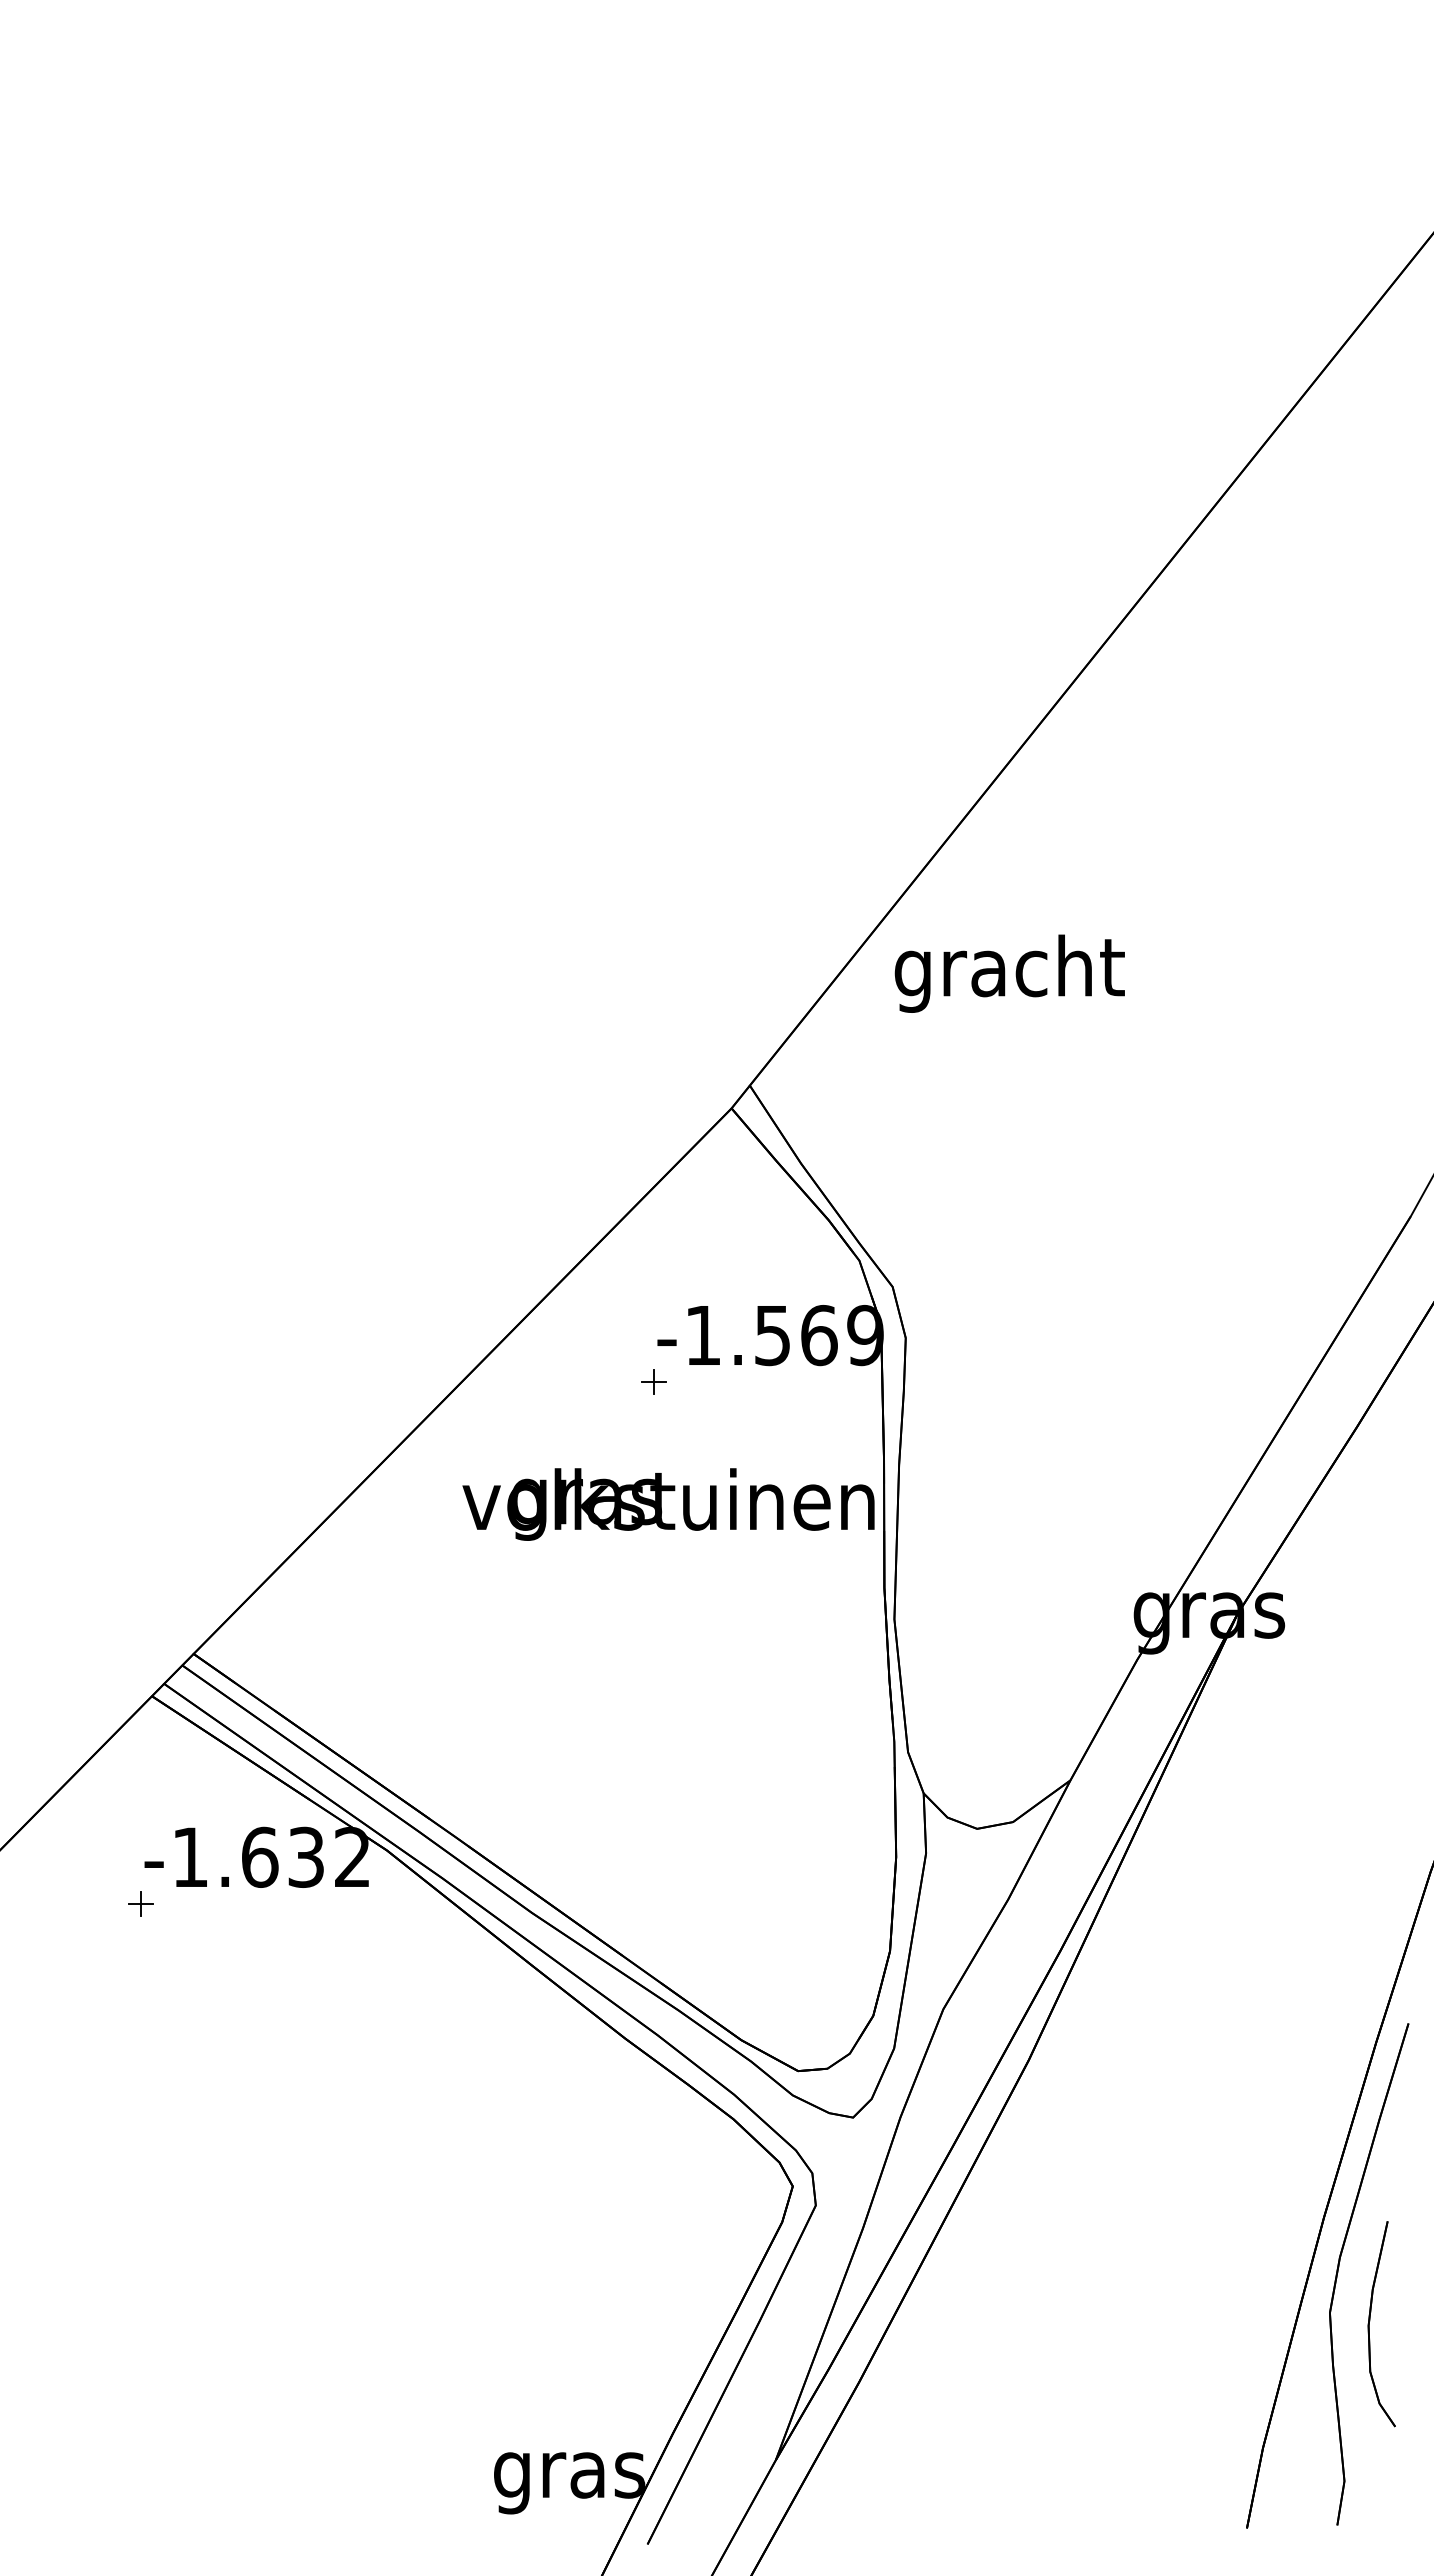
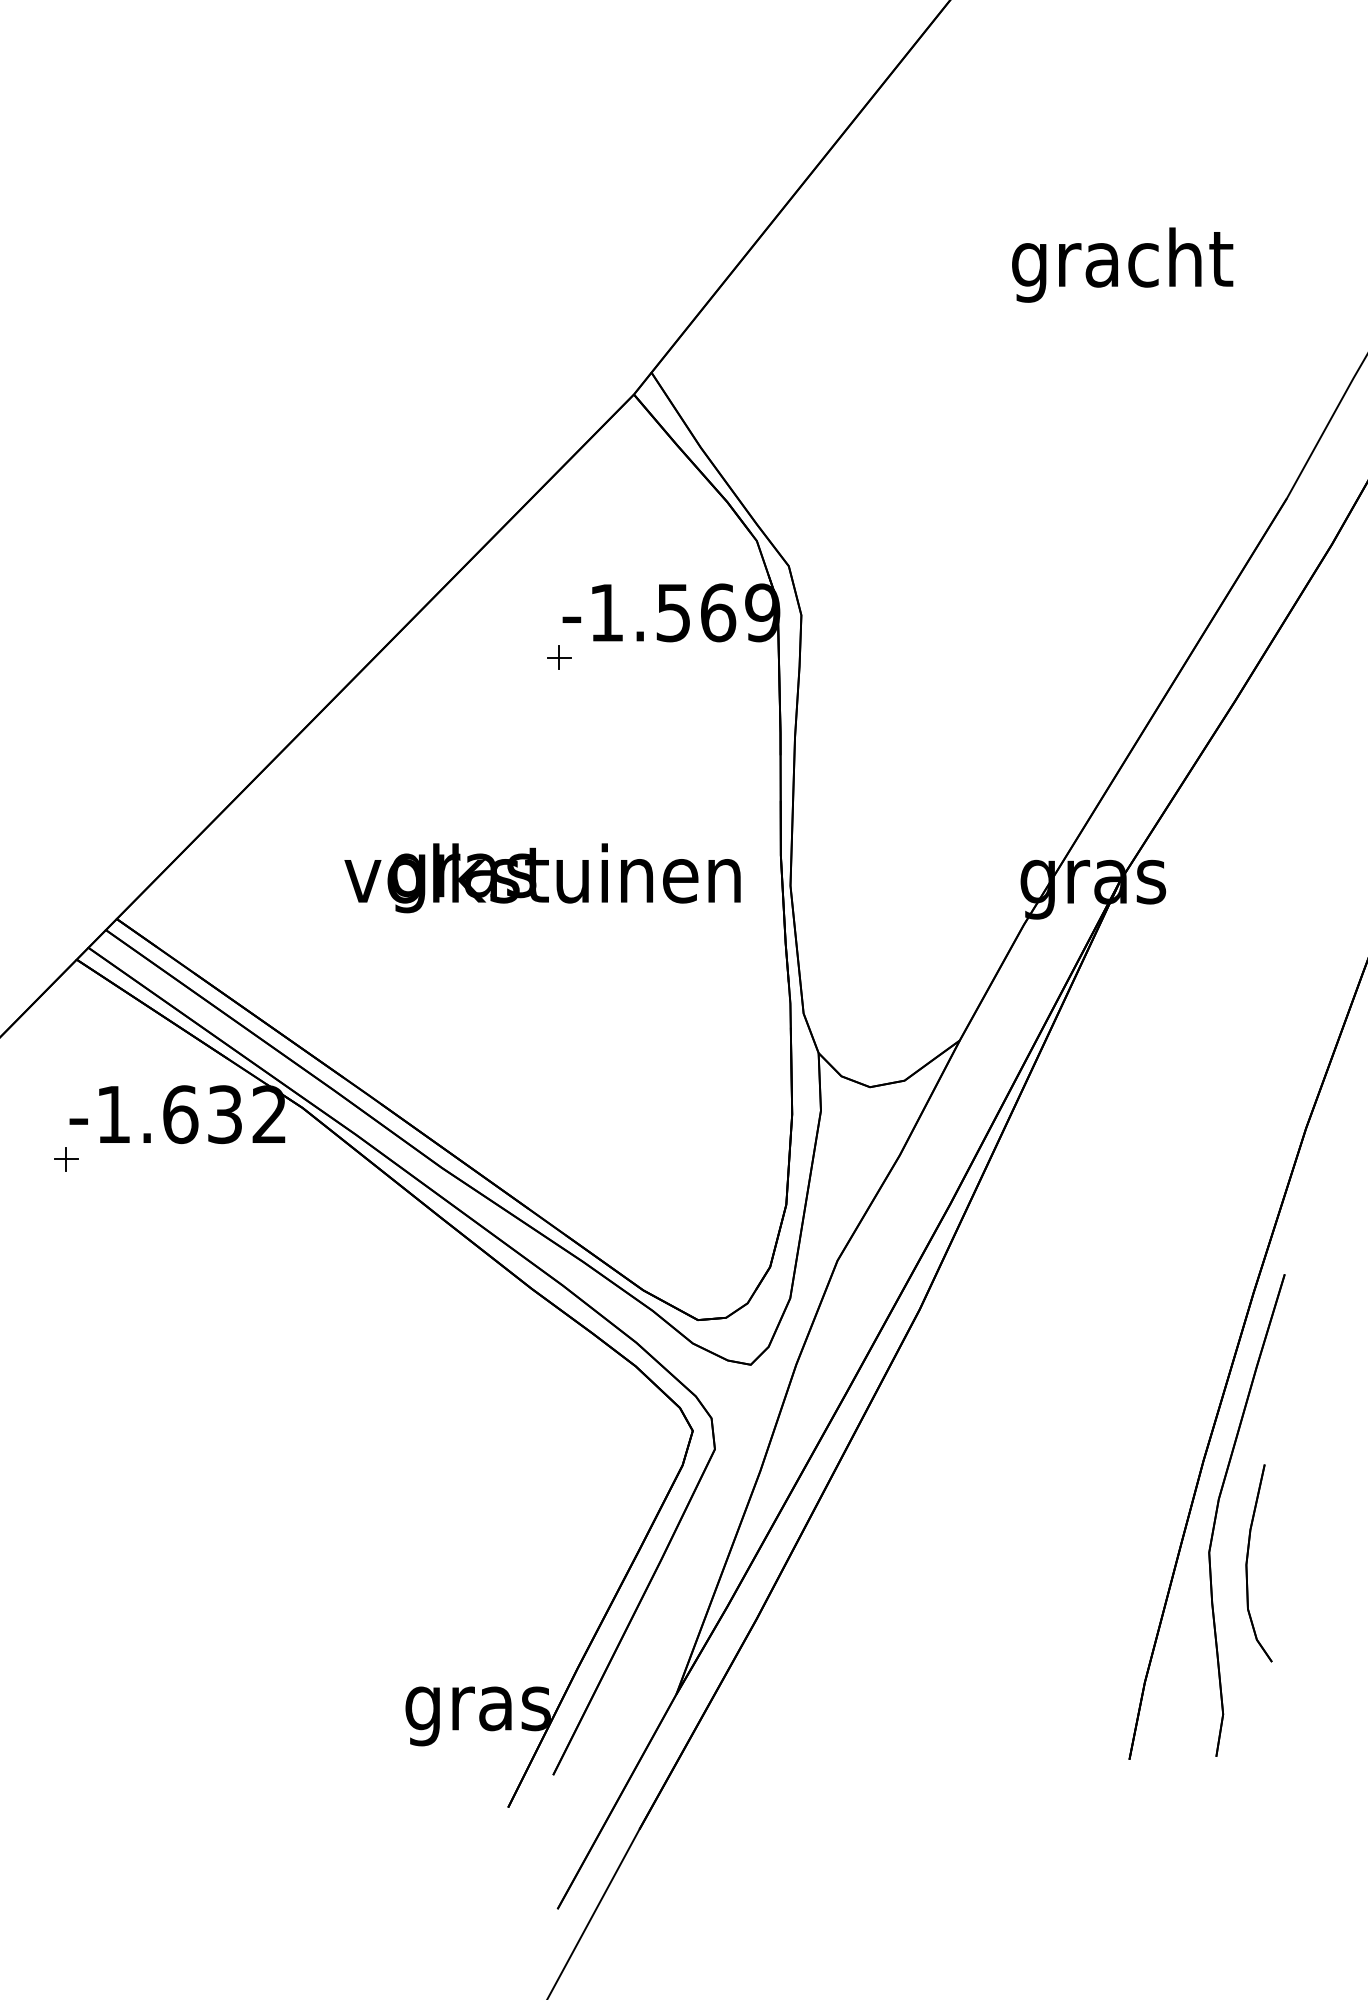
text: (1009, 973) -> (1122, 264), moved
text: (668, 1504) -> (542, 878), moved

